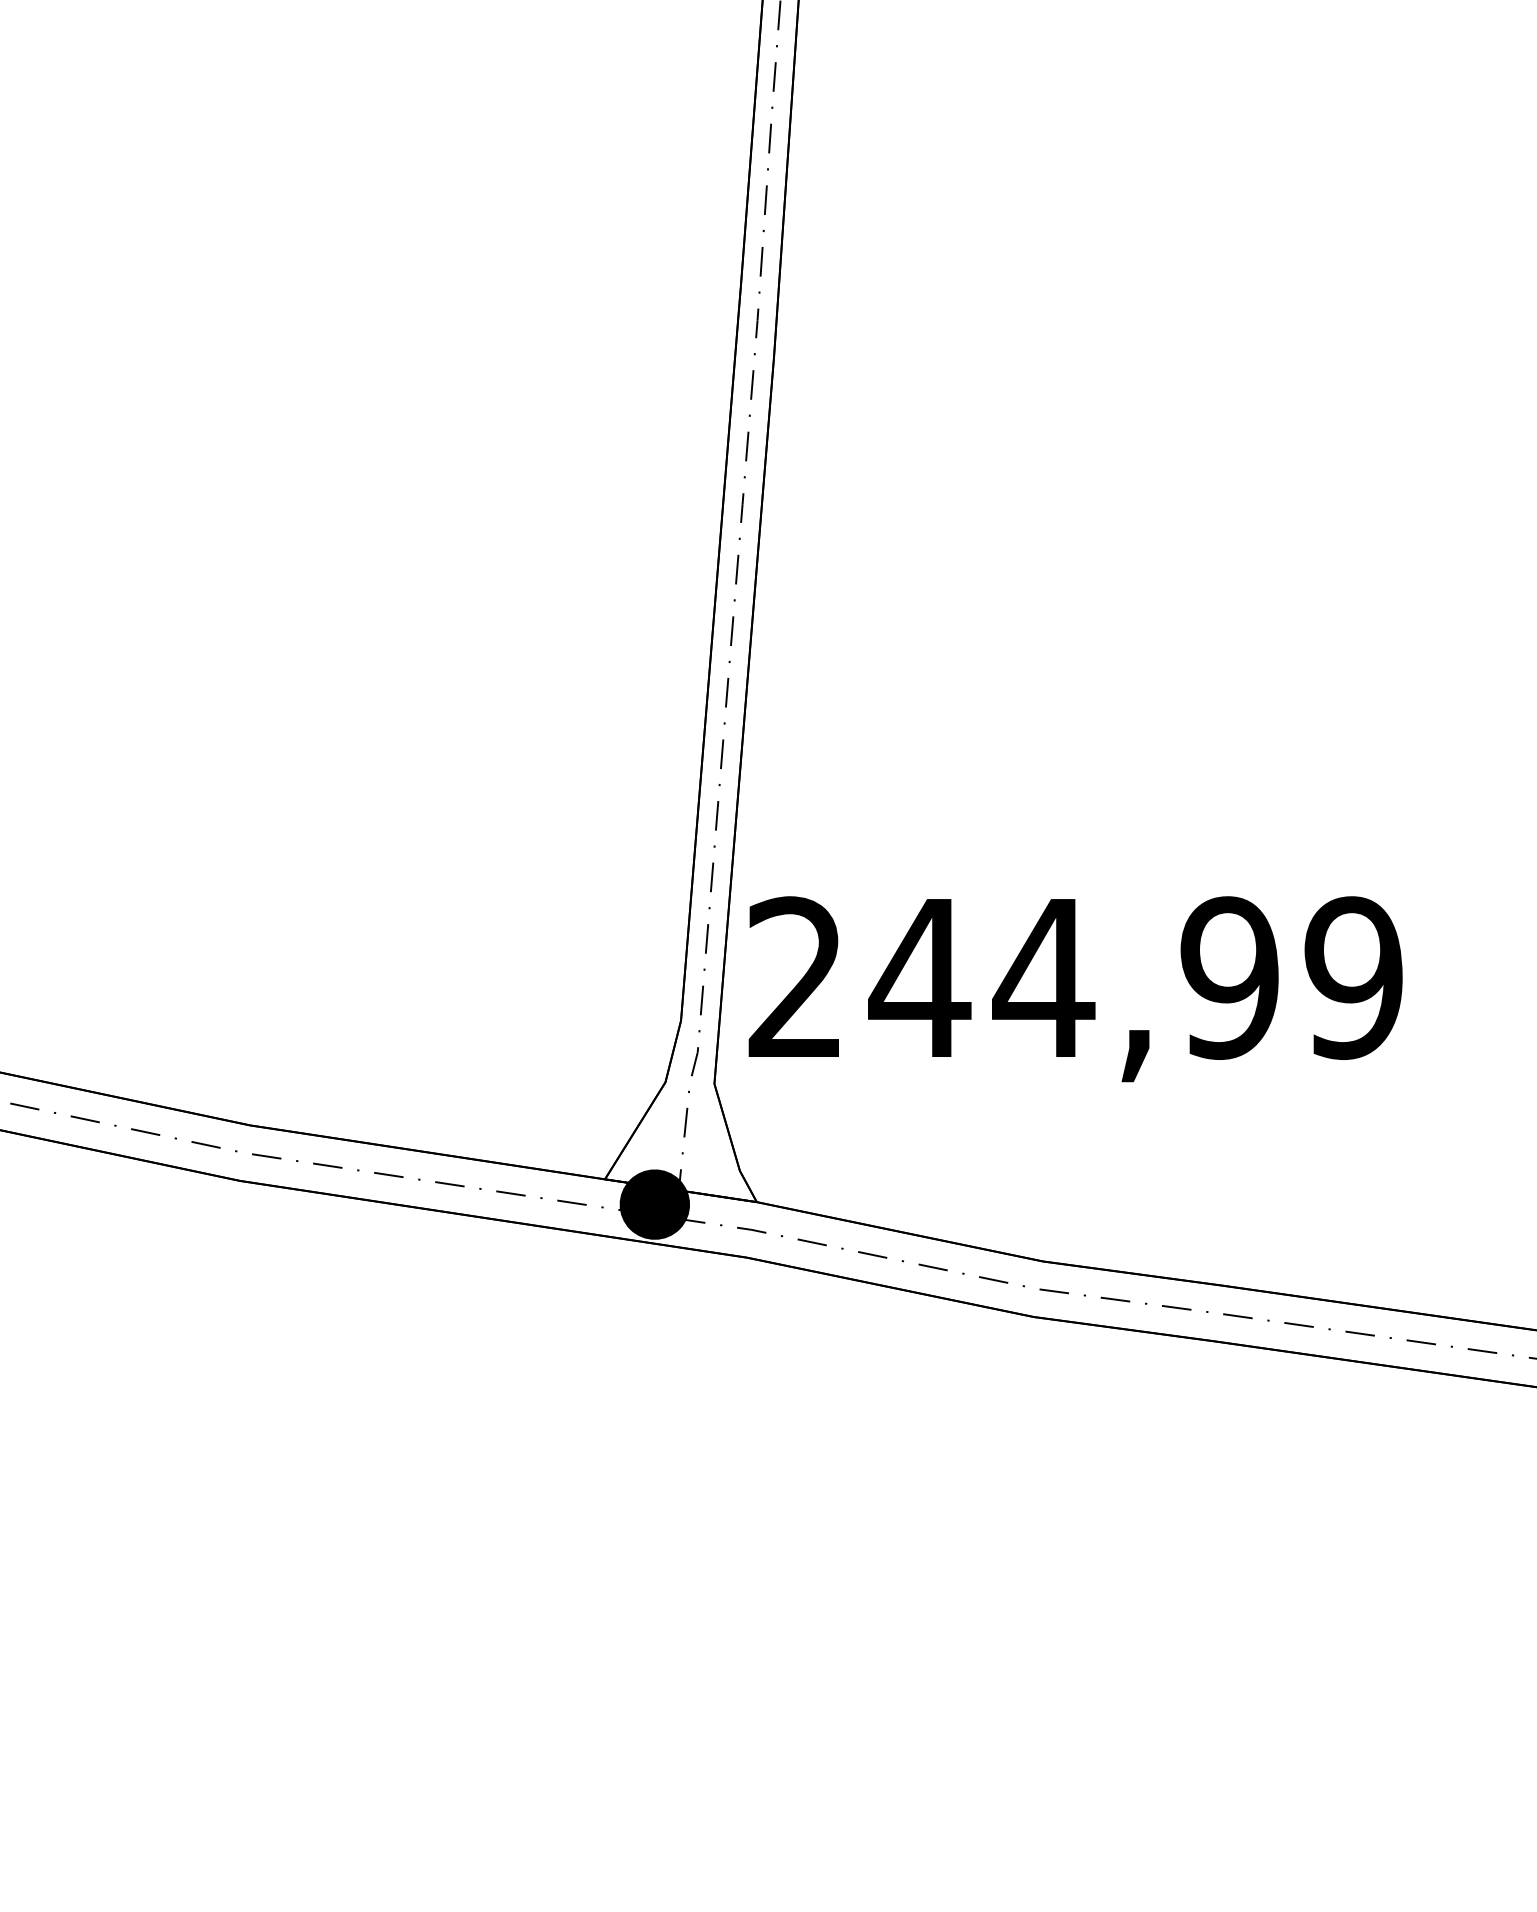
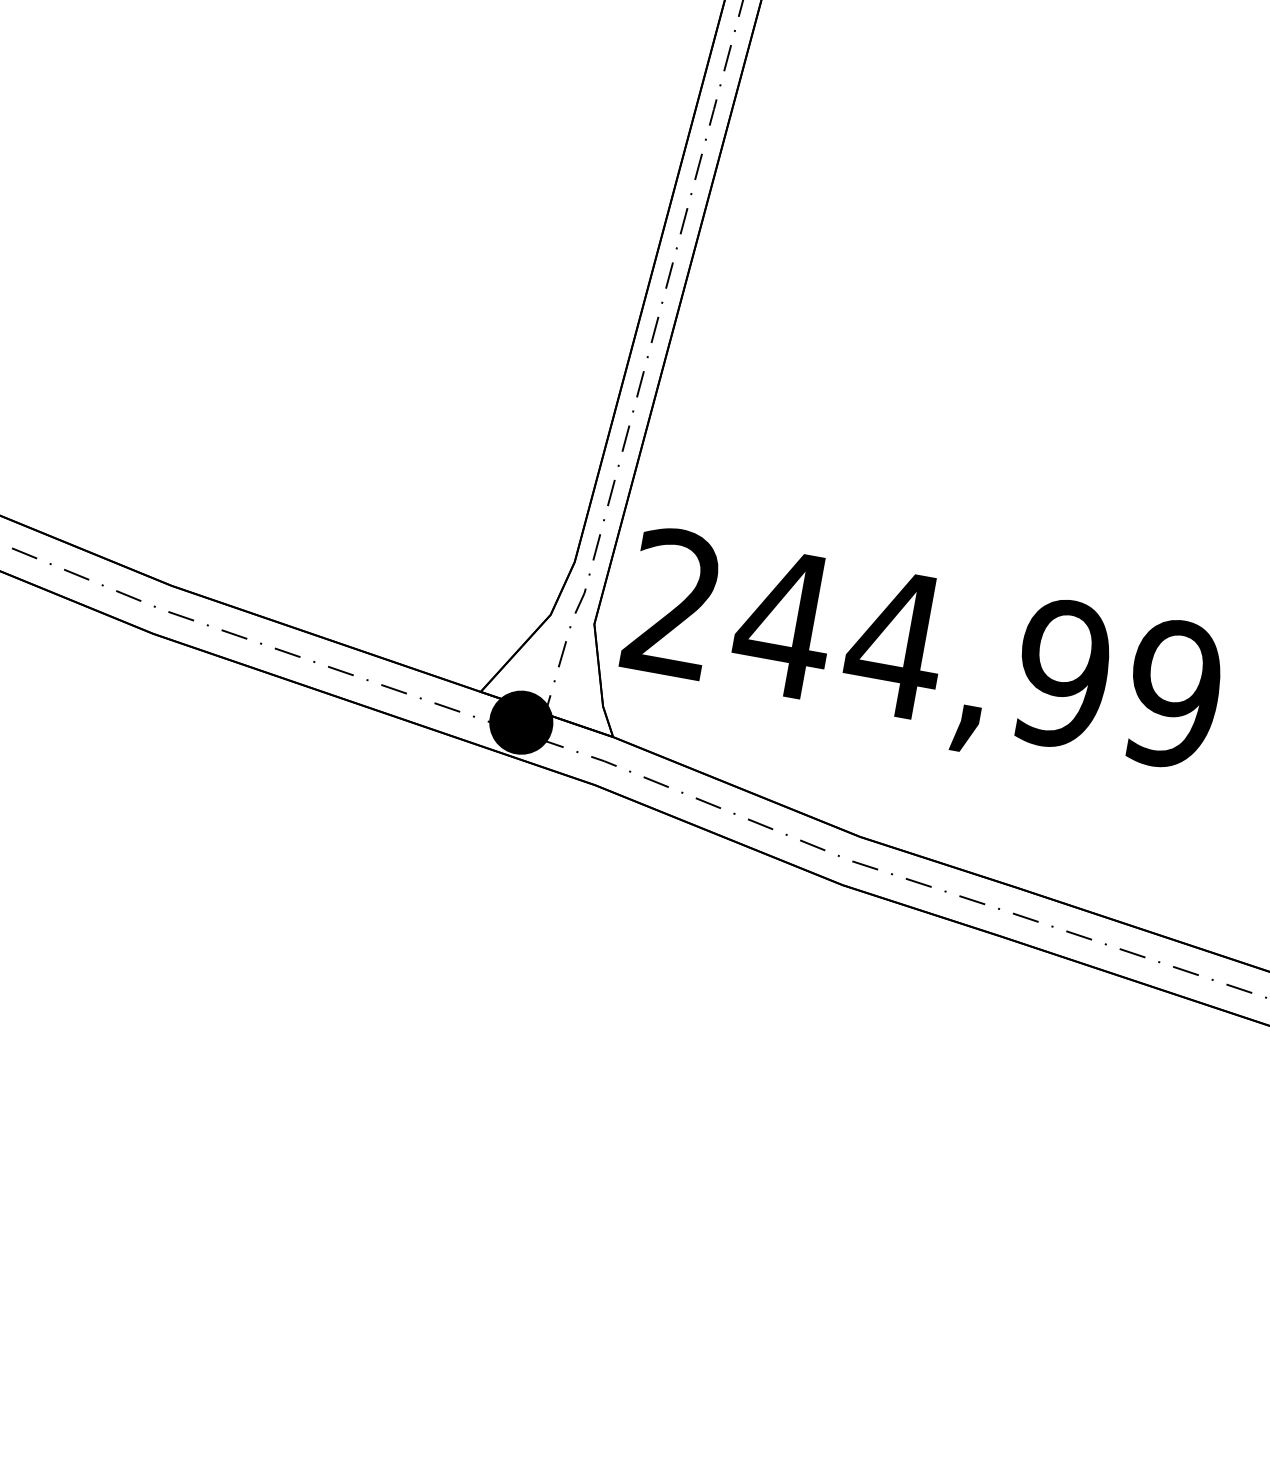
text: (1075, 989) -> (922, 659), moved

